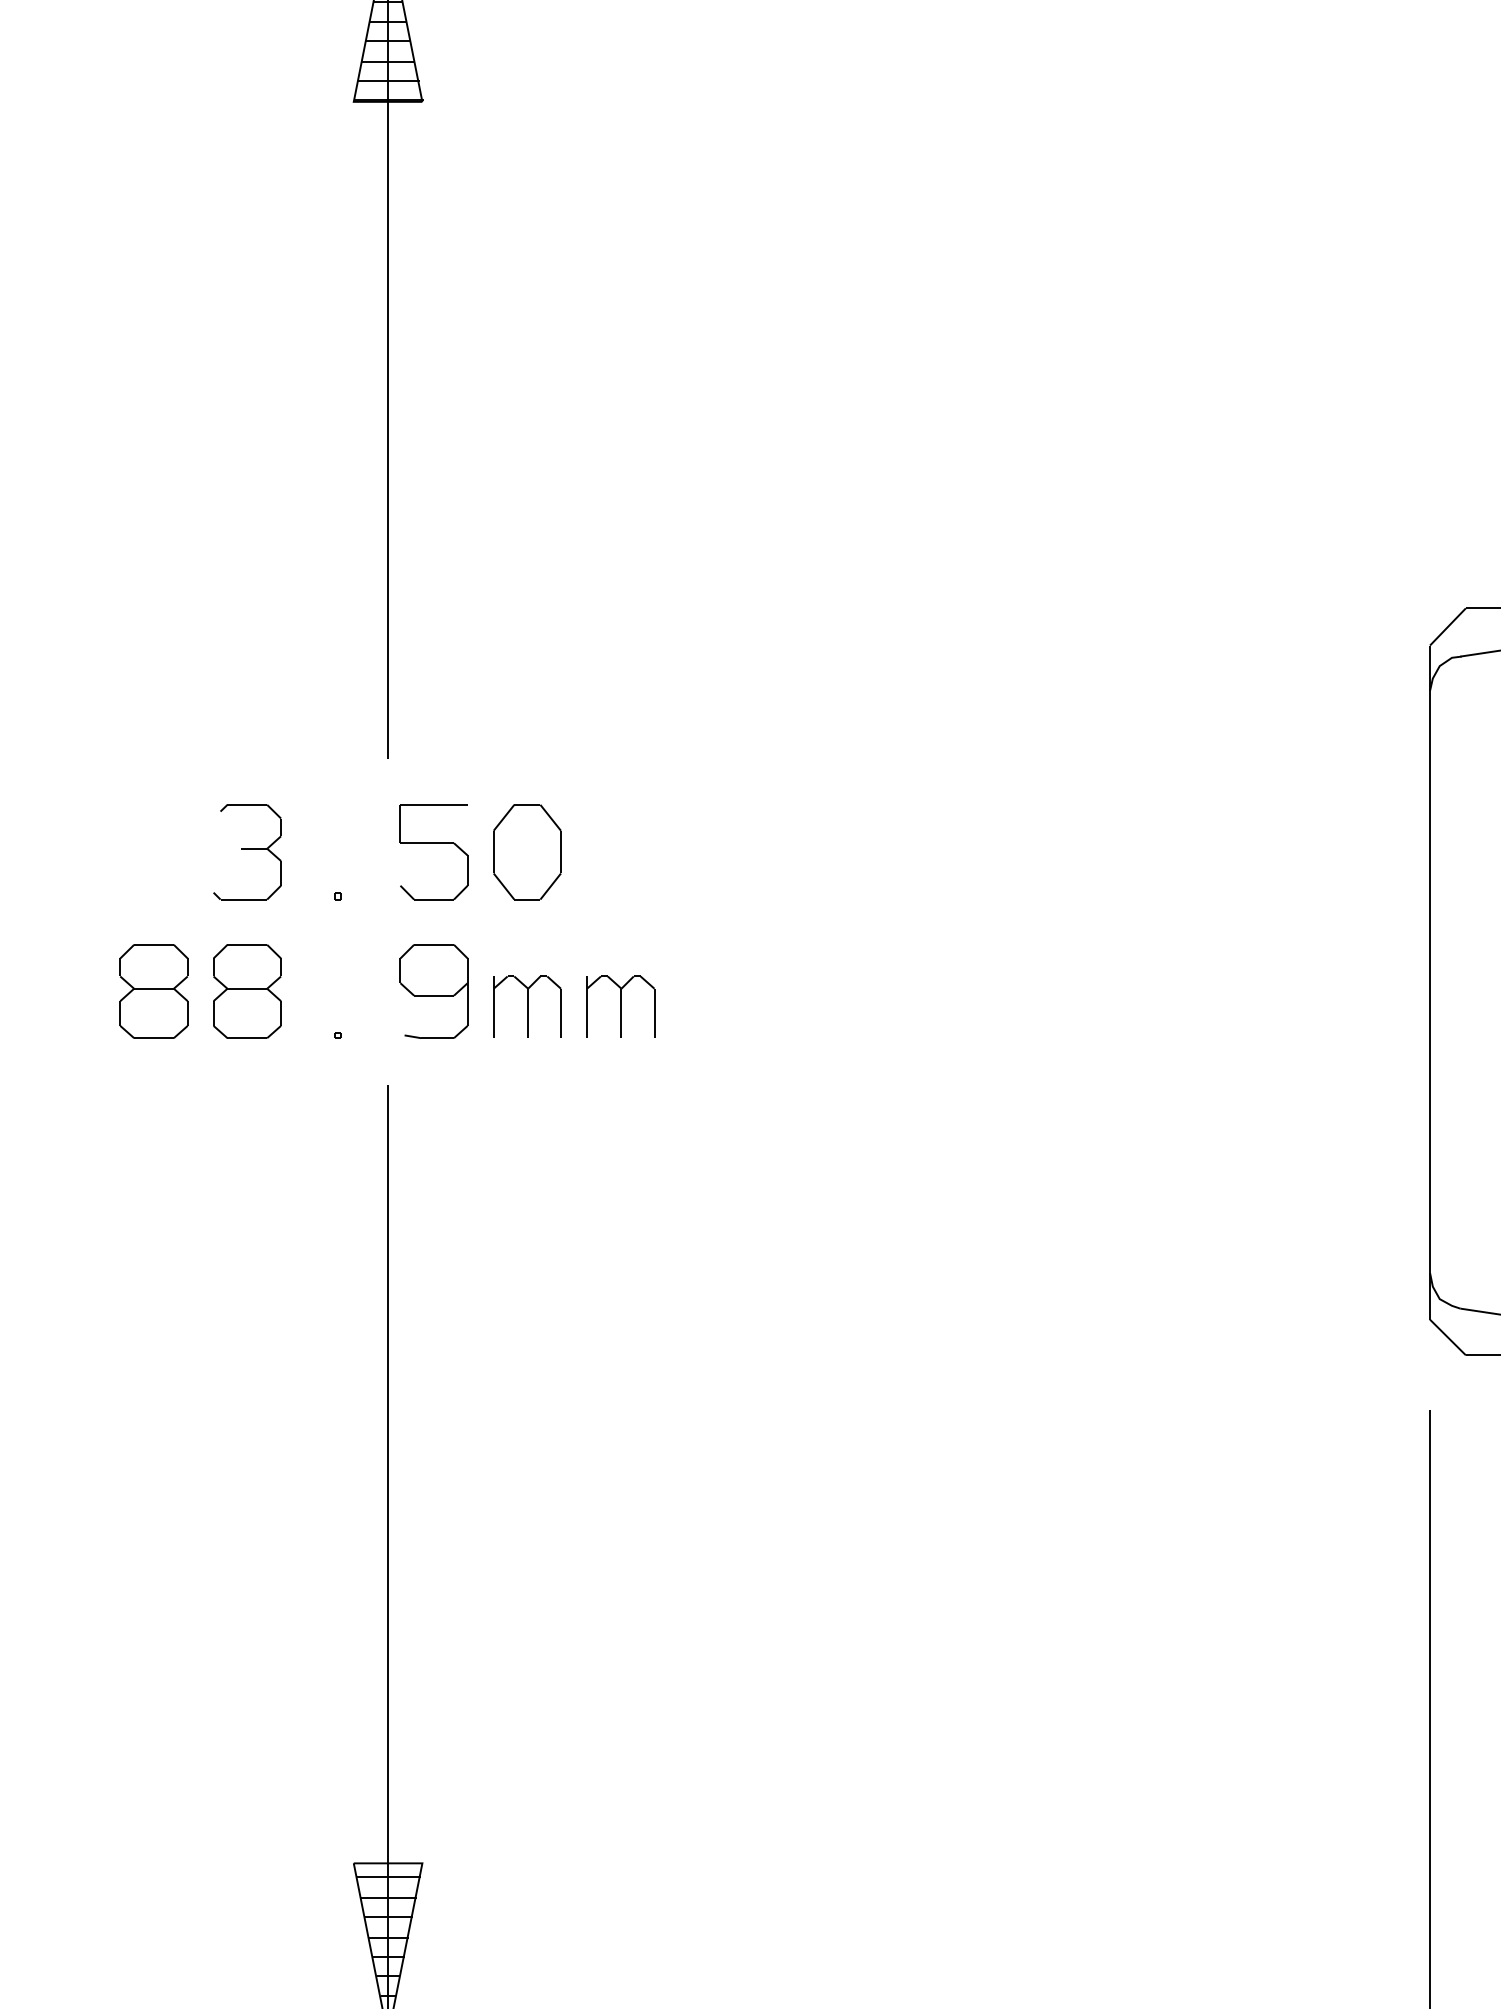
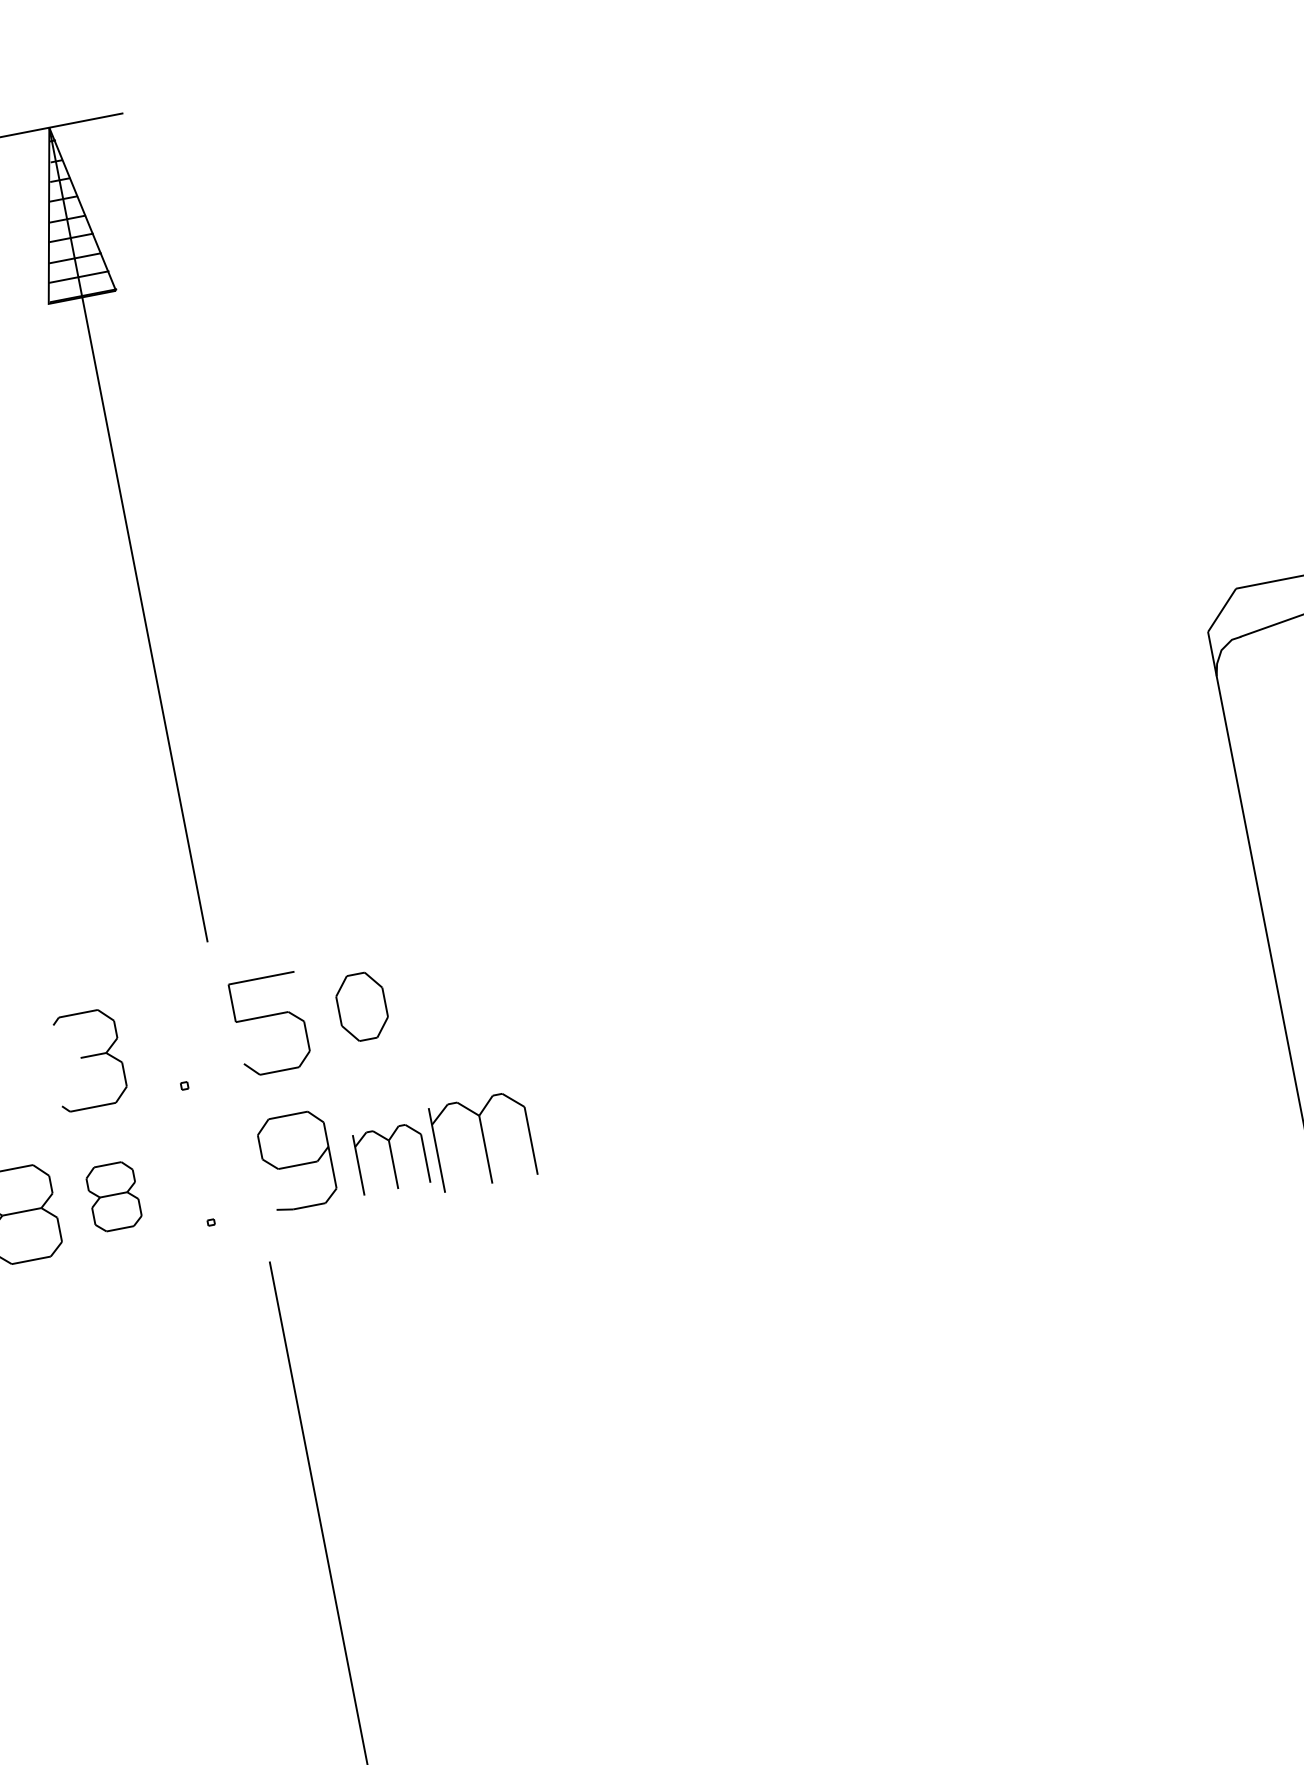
part: (527, 852) -> (362, 1007), size x0.7
part: (247, 991) -> (114, 1196), size x0.7
part: (620, 1006) -> (482, 1140), size x1.4

